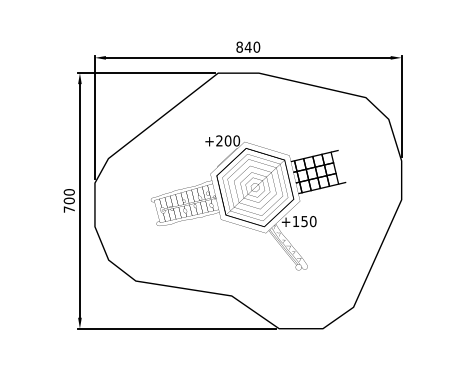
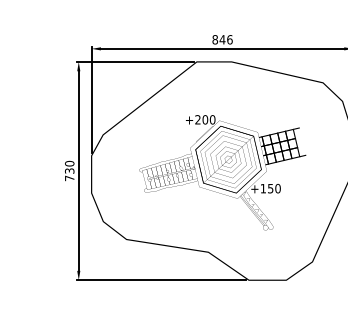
text: (256, 46) -> (229, 39), 840 -> 846
text: (68, 200) -> (69, 170), 700 -> 730

